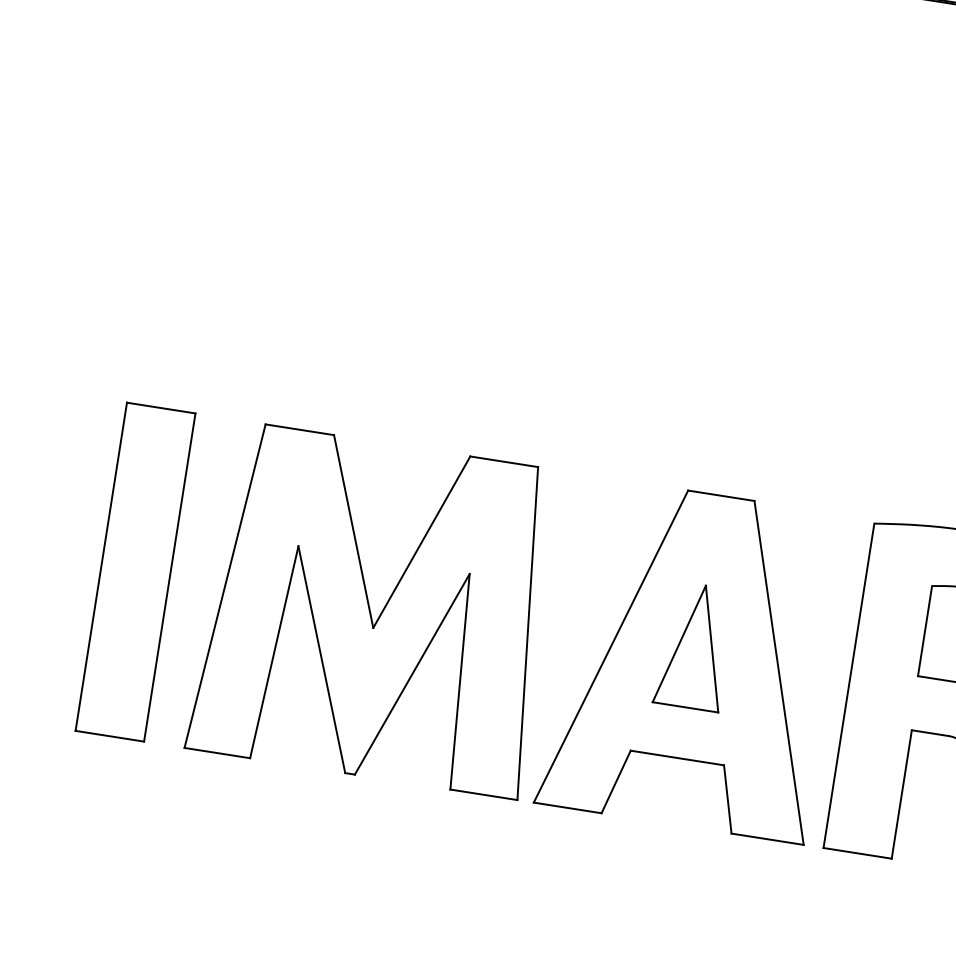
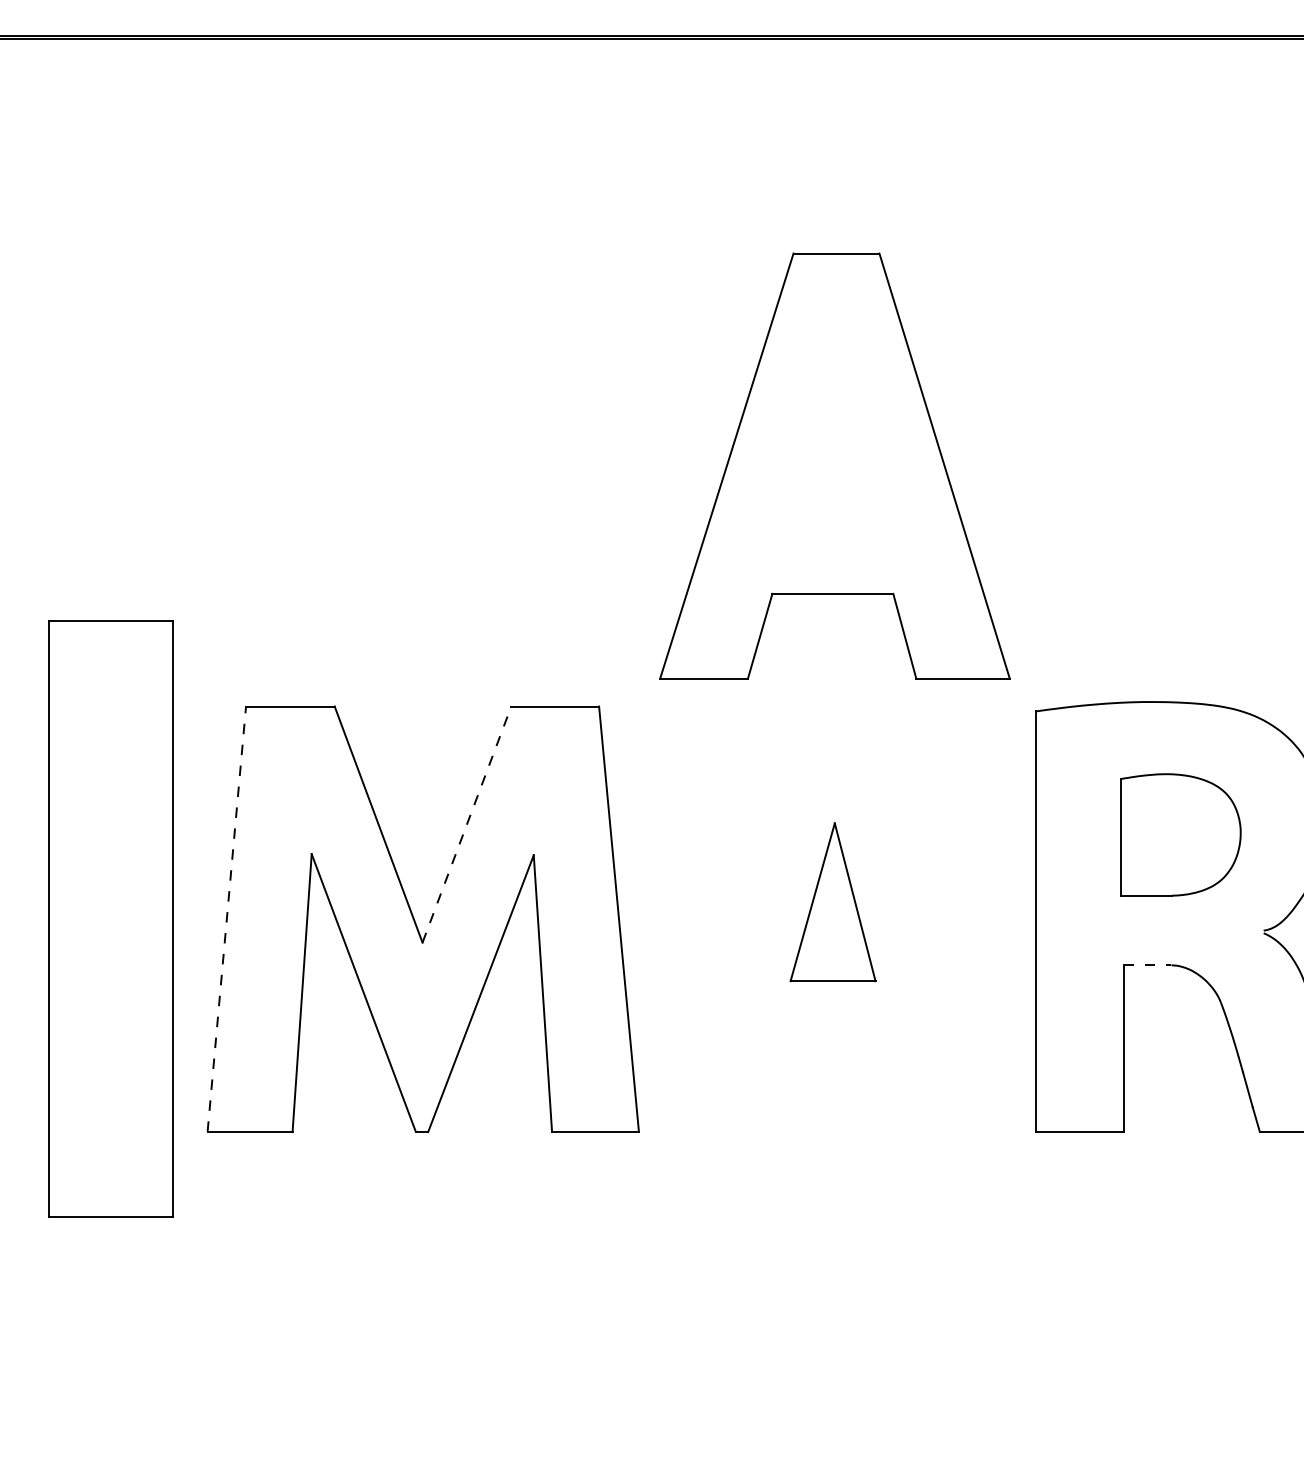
line: (422, 542) -> (467, 824), solid -> dashed
part: (135, 572) -> (110, 919), size x1.4
line: (224, 585) -> (226, 918), solid -> dashed
part: (694, 659) -> (834, 465), moved
line: (930, 733) -> (1147, 965), solid -> dashed

